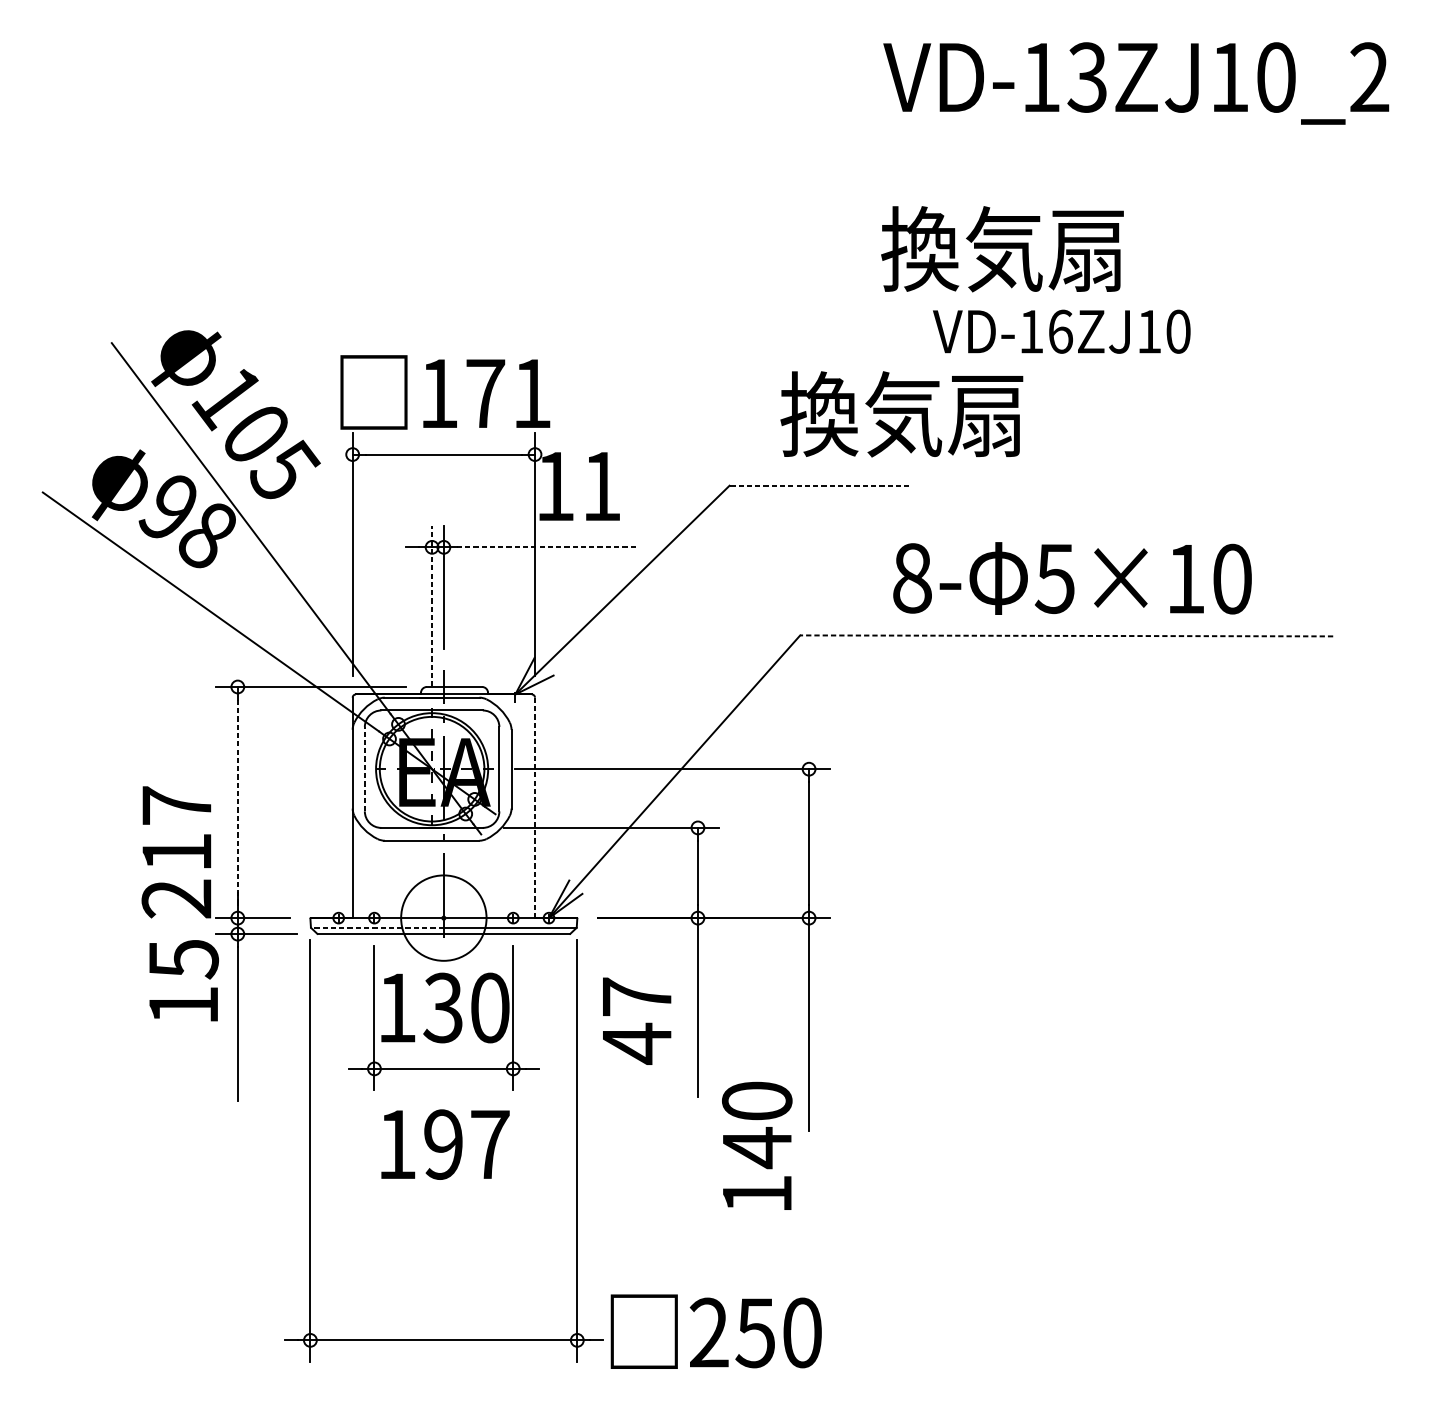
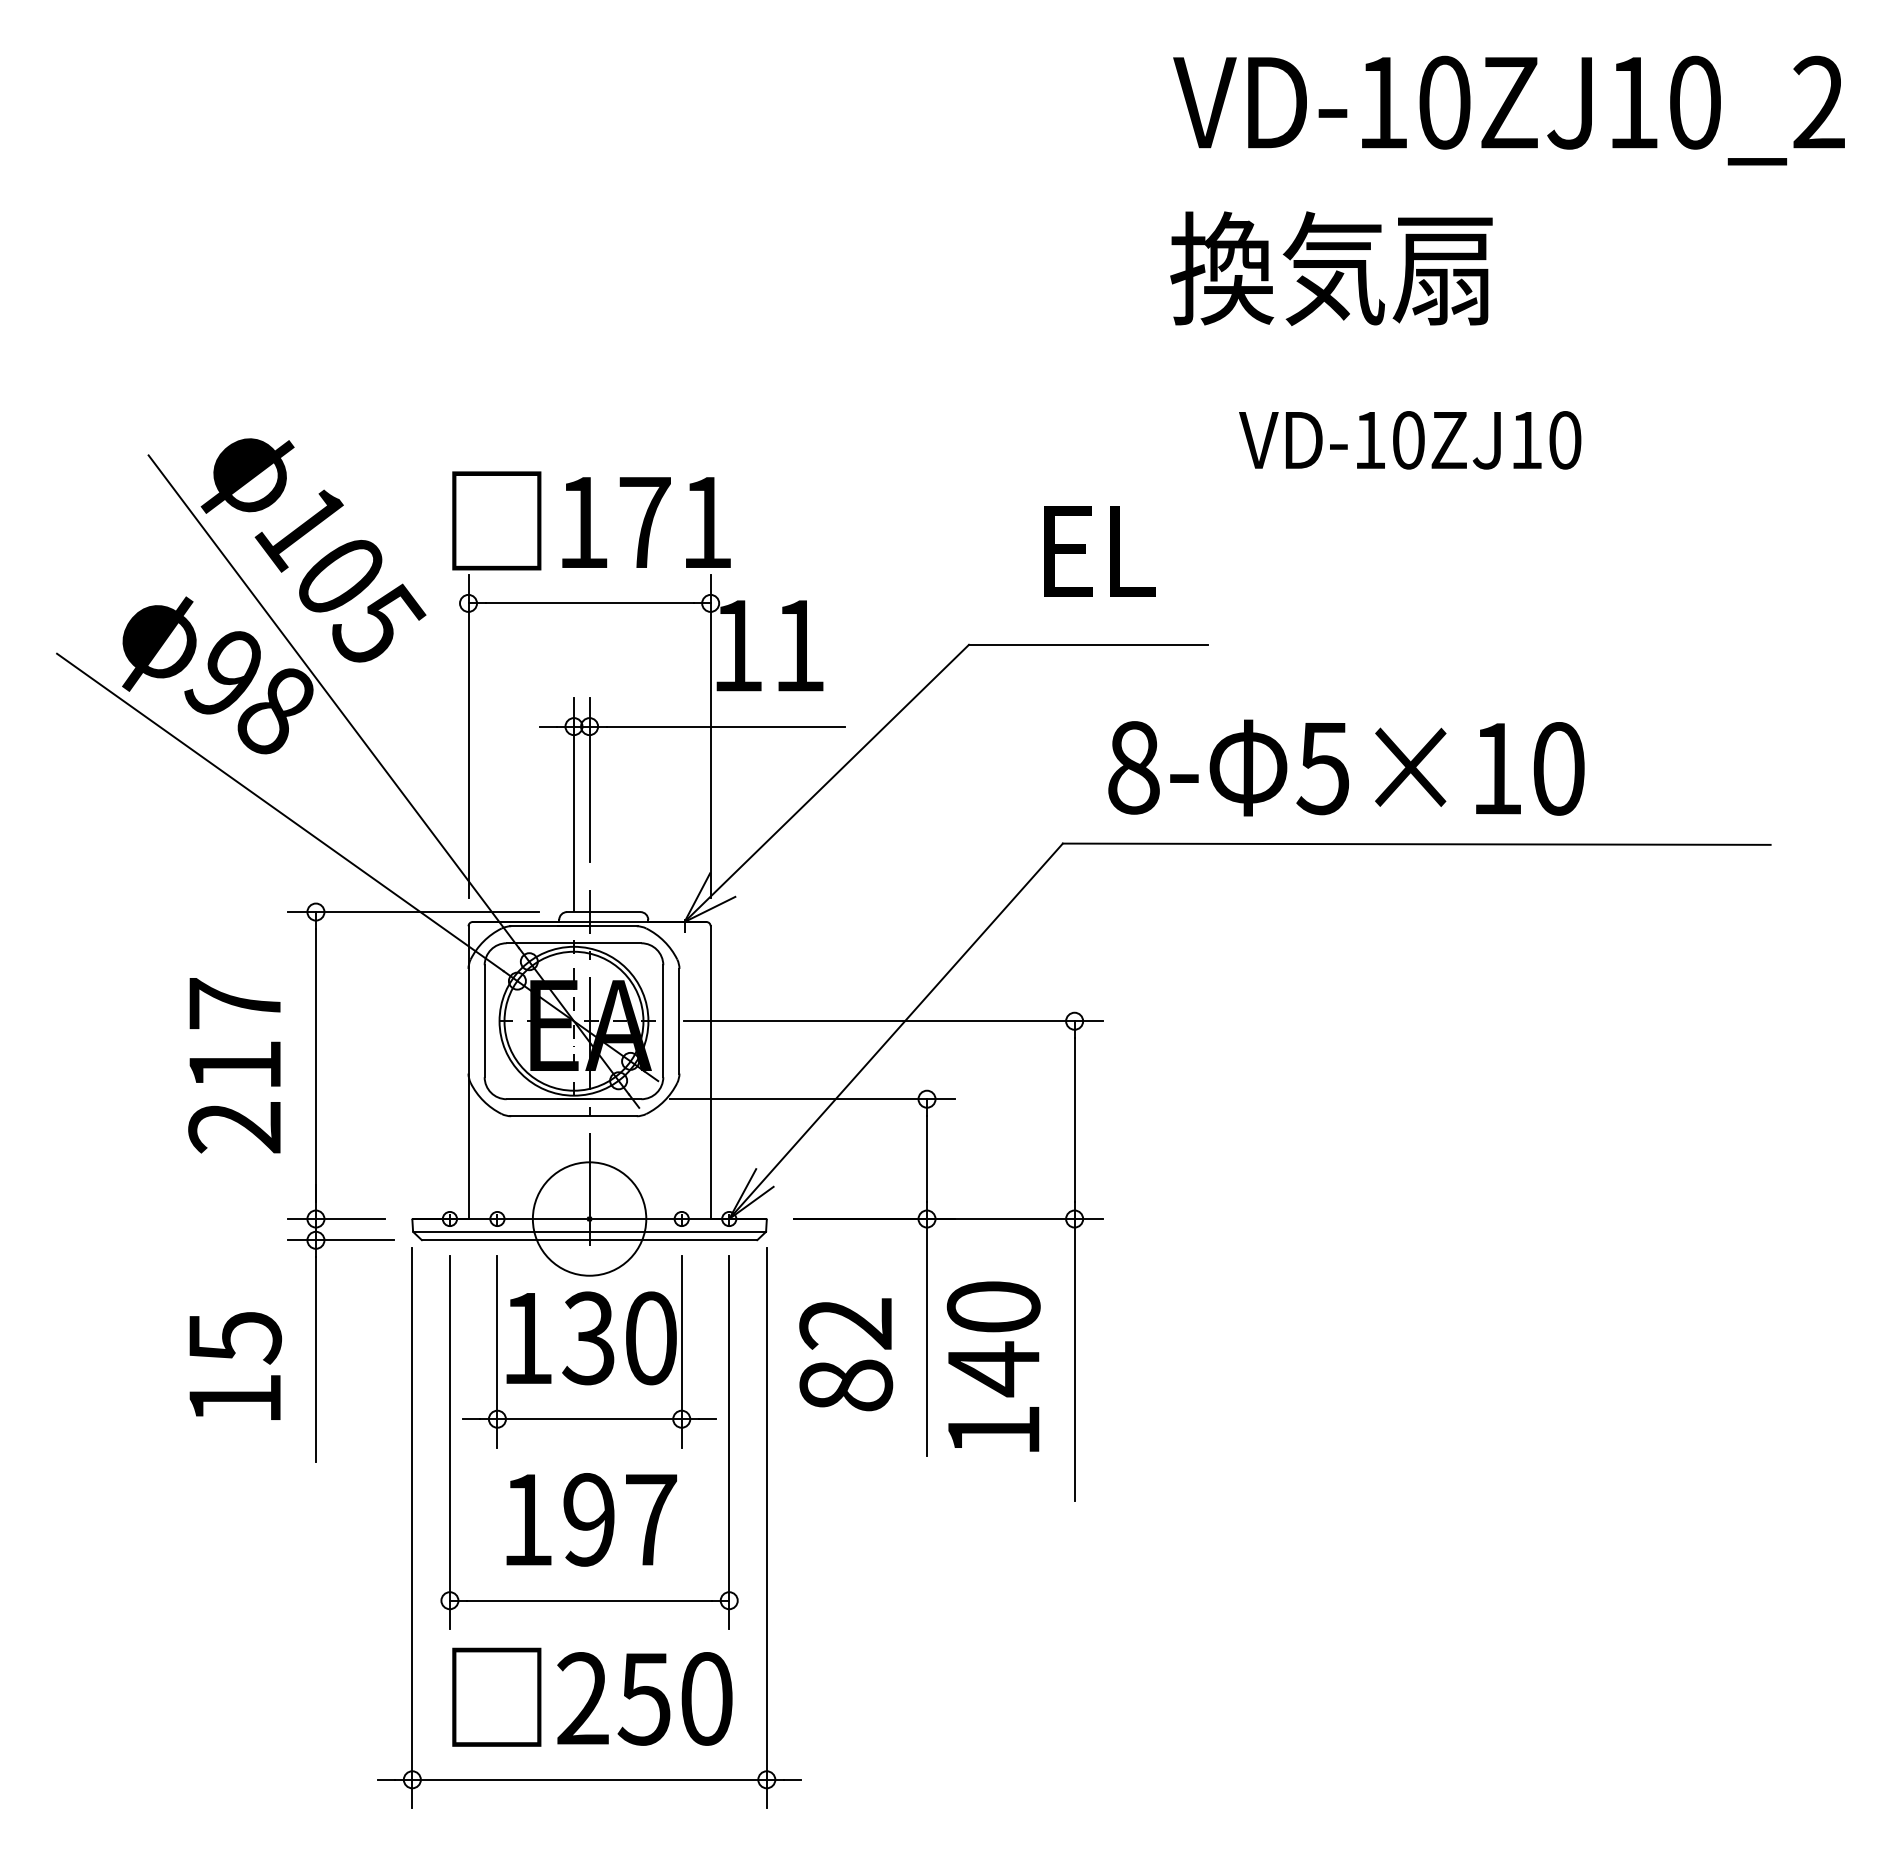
text: (1086, 77) -> (1443, 102), VD-13ZJ10_2 -> VD-10ZJ10_2
text: (1002, 249) -> (1331, 268), moved
text: (1061, 331) -> (1409, 440), VD-16ZJ10 -> VD-10ZJ10
text: (901, 413) -> (1197, 549), 換気扇 -> EL
line: (818, 485) -> (1087, 644), dashed -> solid
line: (546, 547) -> (726, 726), dashed -> solid
text: (1072, 578) -> (1346, 767), moved
line: (431, 605) -> (573, 804), dashed -> solid
line: (1066, 636) -> (1416, 844), dashed -> solid
line: (364, 768) -> (484, 1020), dashed -> solid
line: (237, 803) -> (315, 1066), dashed -> solid
line: (534, 808) -> (710, 1073), dashed -> solid
text: (176, 852) -> (234, 1065), moved
line: (377, 928) -> (501, 1232), dashed -> solid
text: (184, 980) -> (235, 1365), moved
text: (637, 1021) -> (846, 1356), 47 -> 82
part: (339, 1086) -> (450, 1442), added
text: (757, 1145) -> (993, 1366), moved
text: (716, 1331) -> (592, 1696), moved

